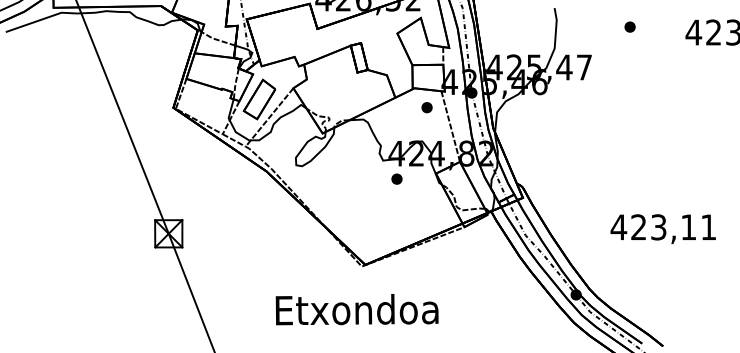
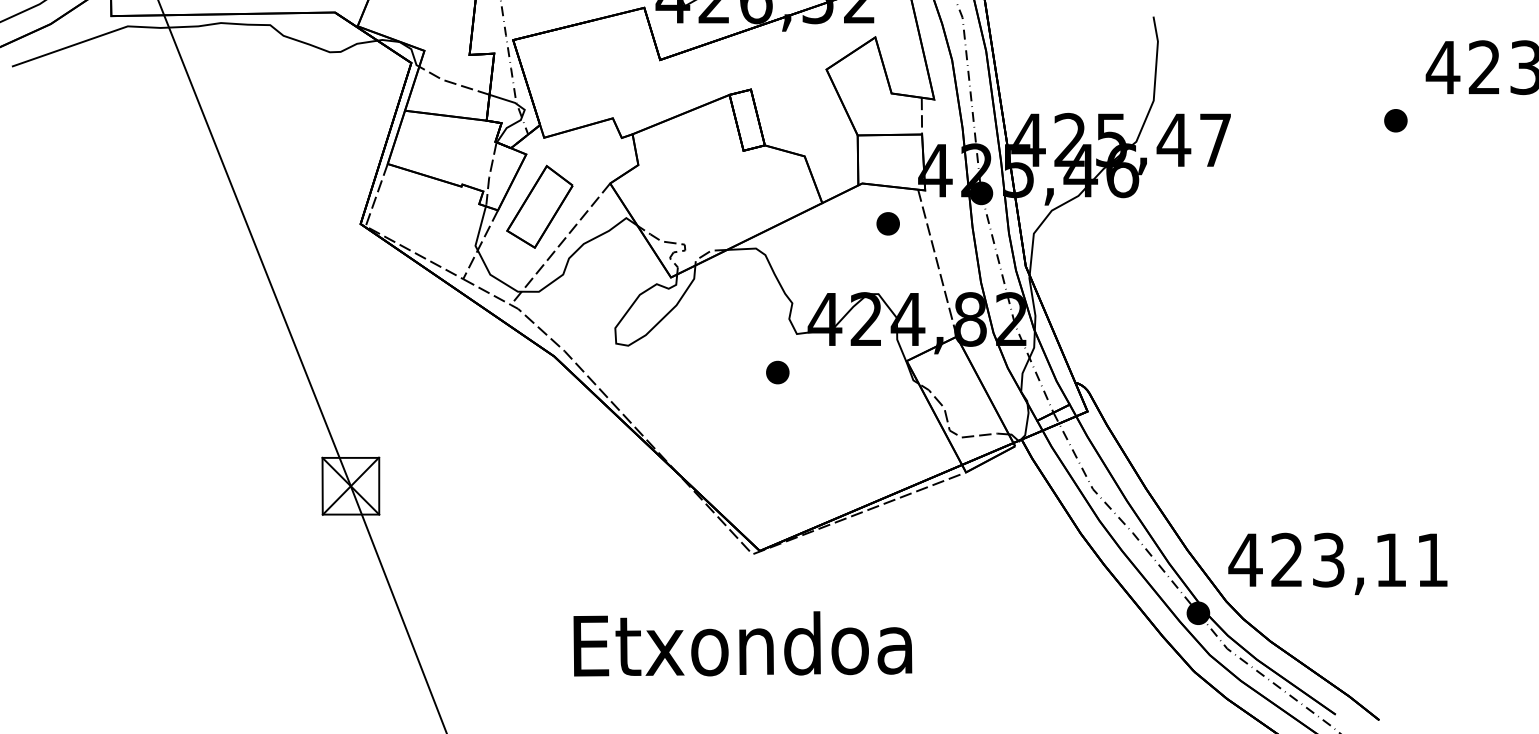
part: (629, 26) -> (1394, 119), moved
part: (396, 178) -> (776, 371), moved
text: (662, 229) -> (1336, 564), moved

